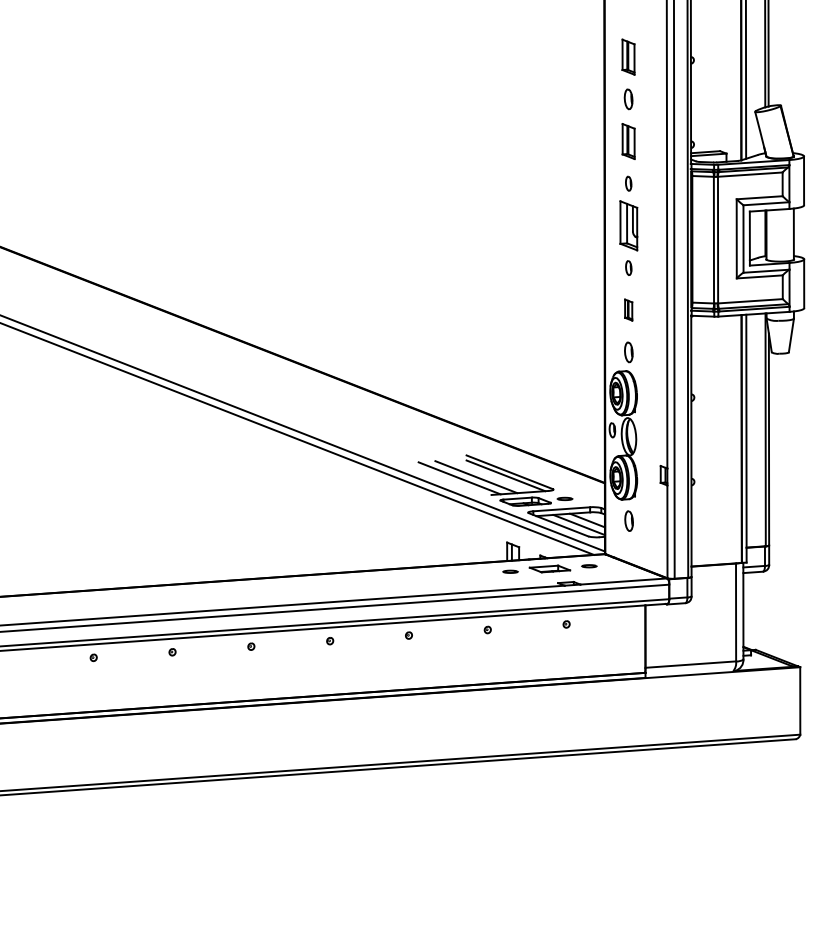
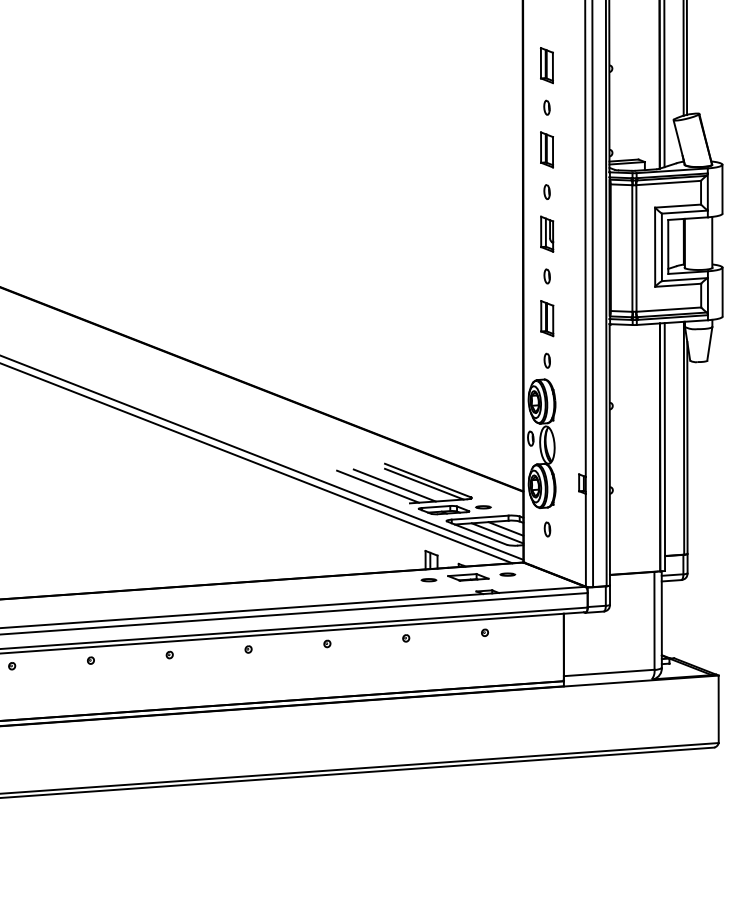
part: (628, 99) -> (546, 107), size x0.71
part: (628, 225) -> (546, 233), size x0.71
part: (628, 309) -> (546, 317), size x1.67
part: (628, 352) -> (546, 360), size x0.71
part: (628, 520) -> (546, 528), size x0.71

